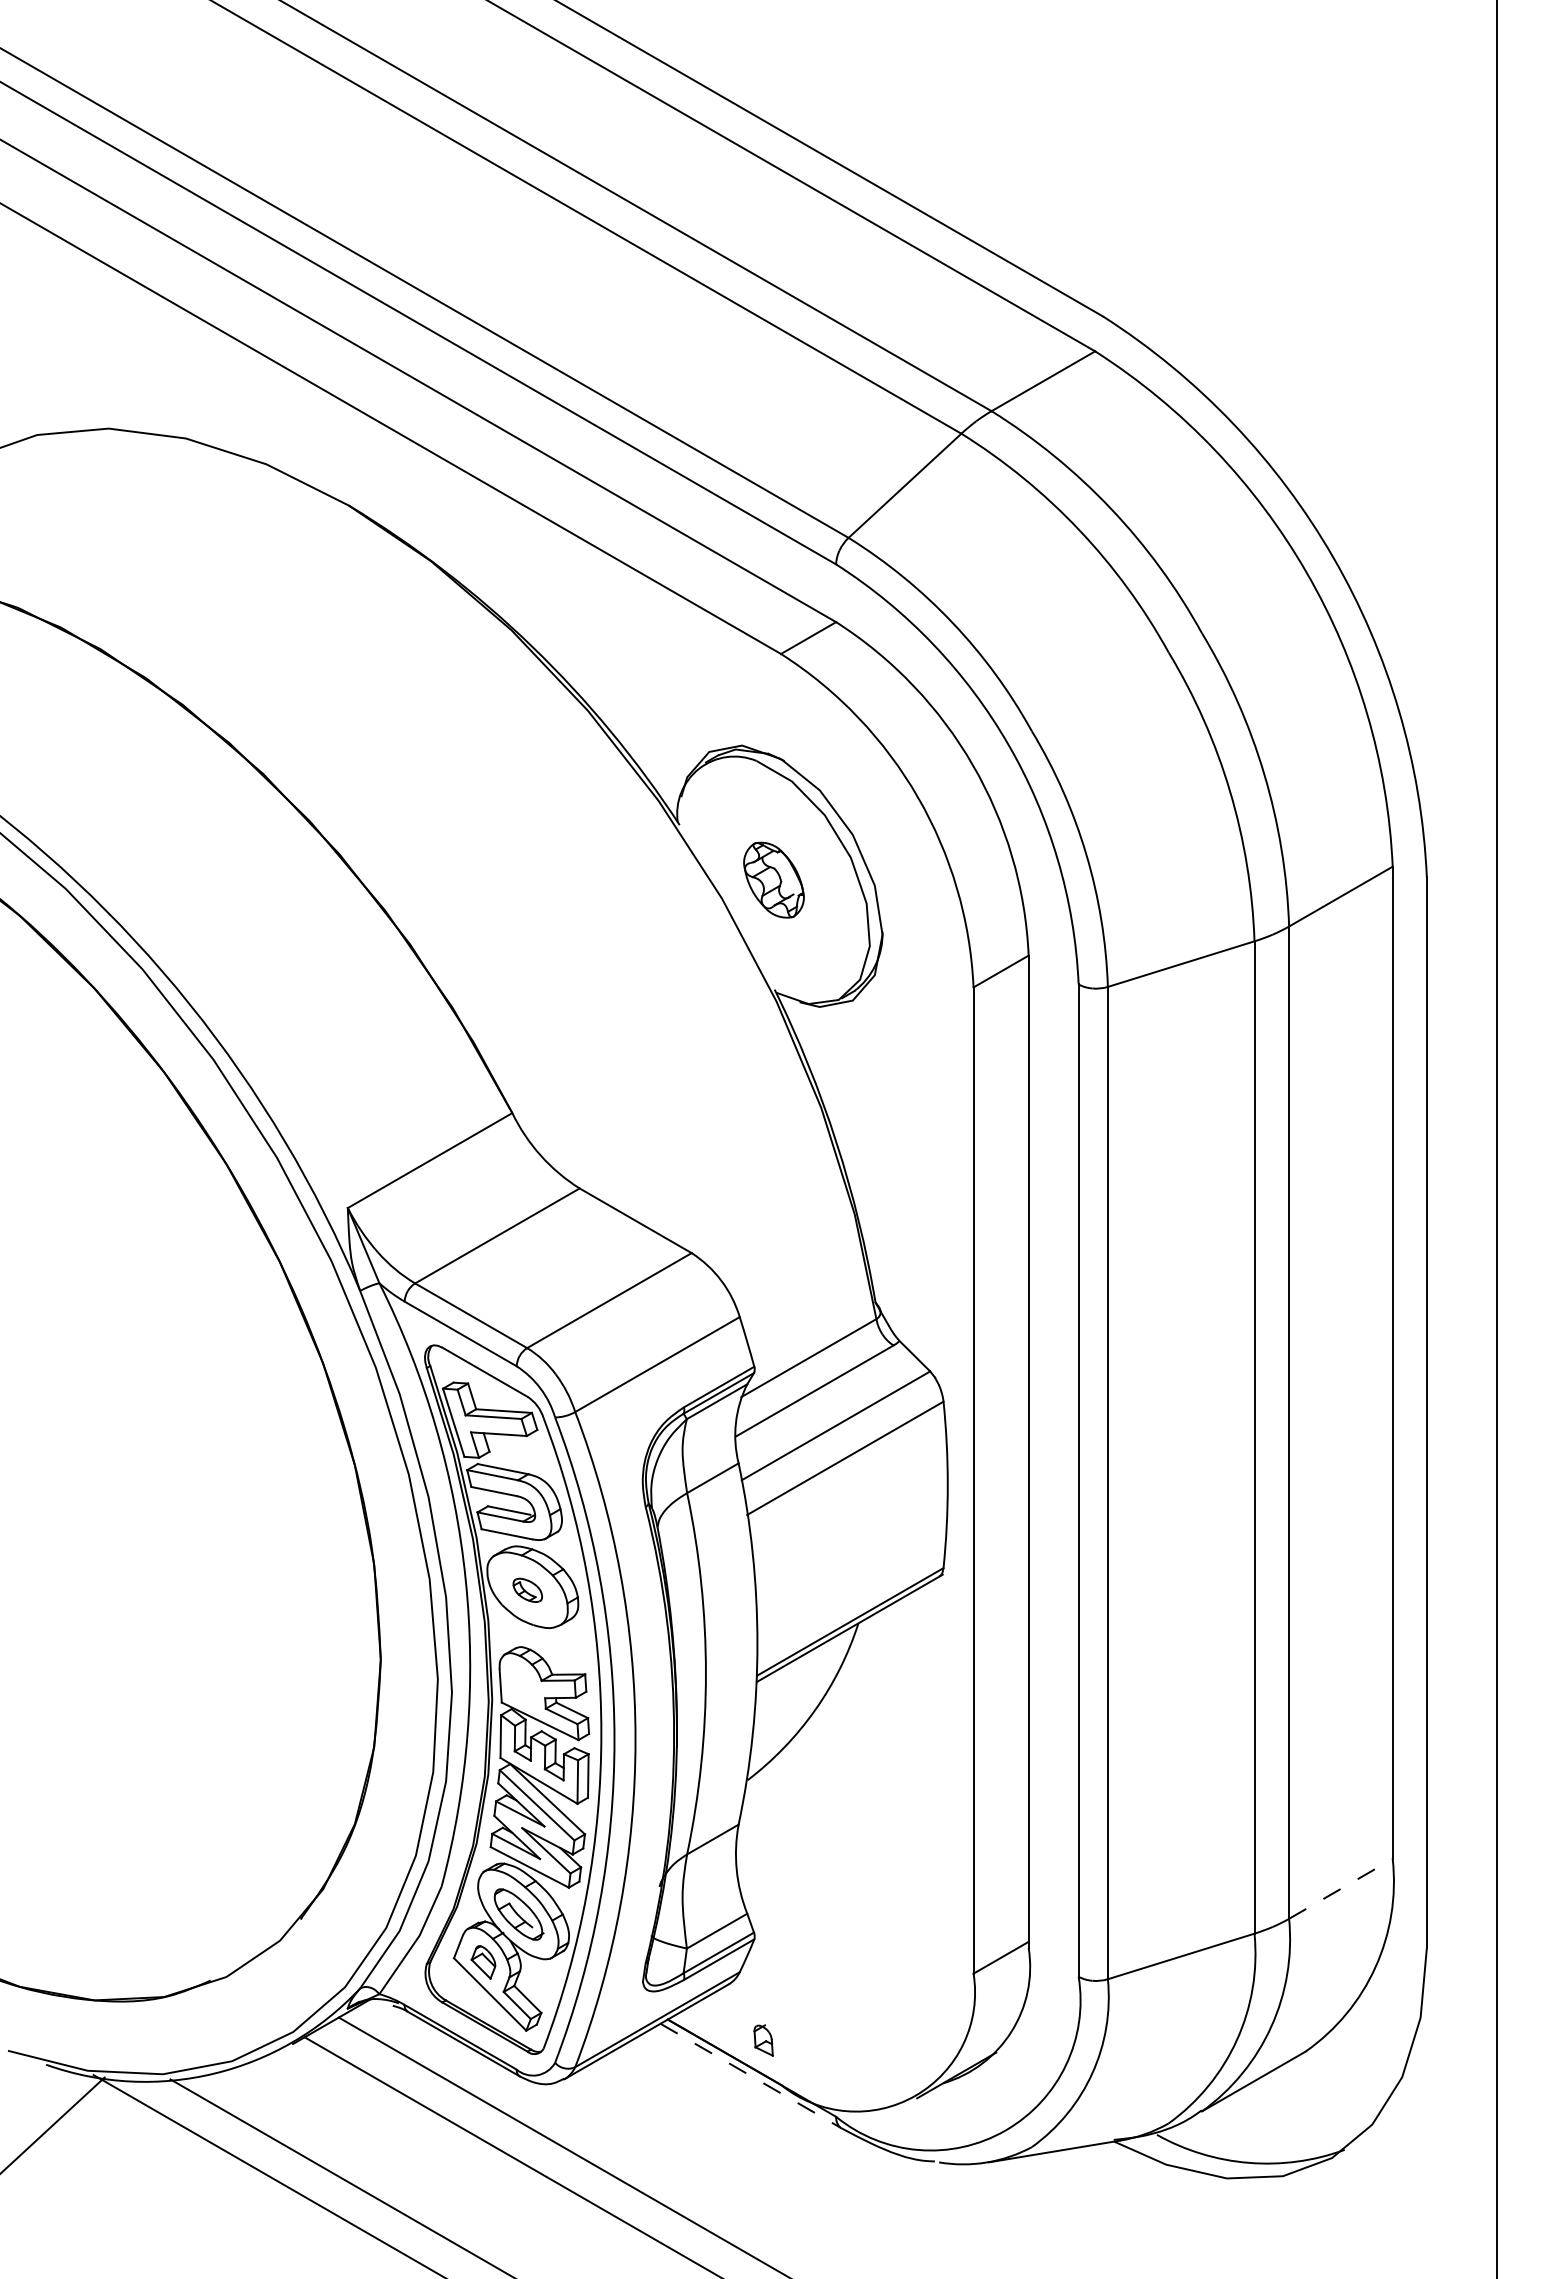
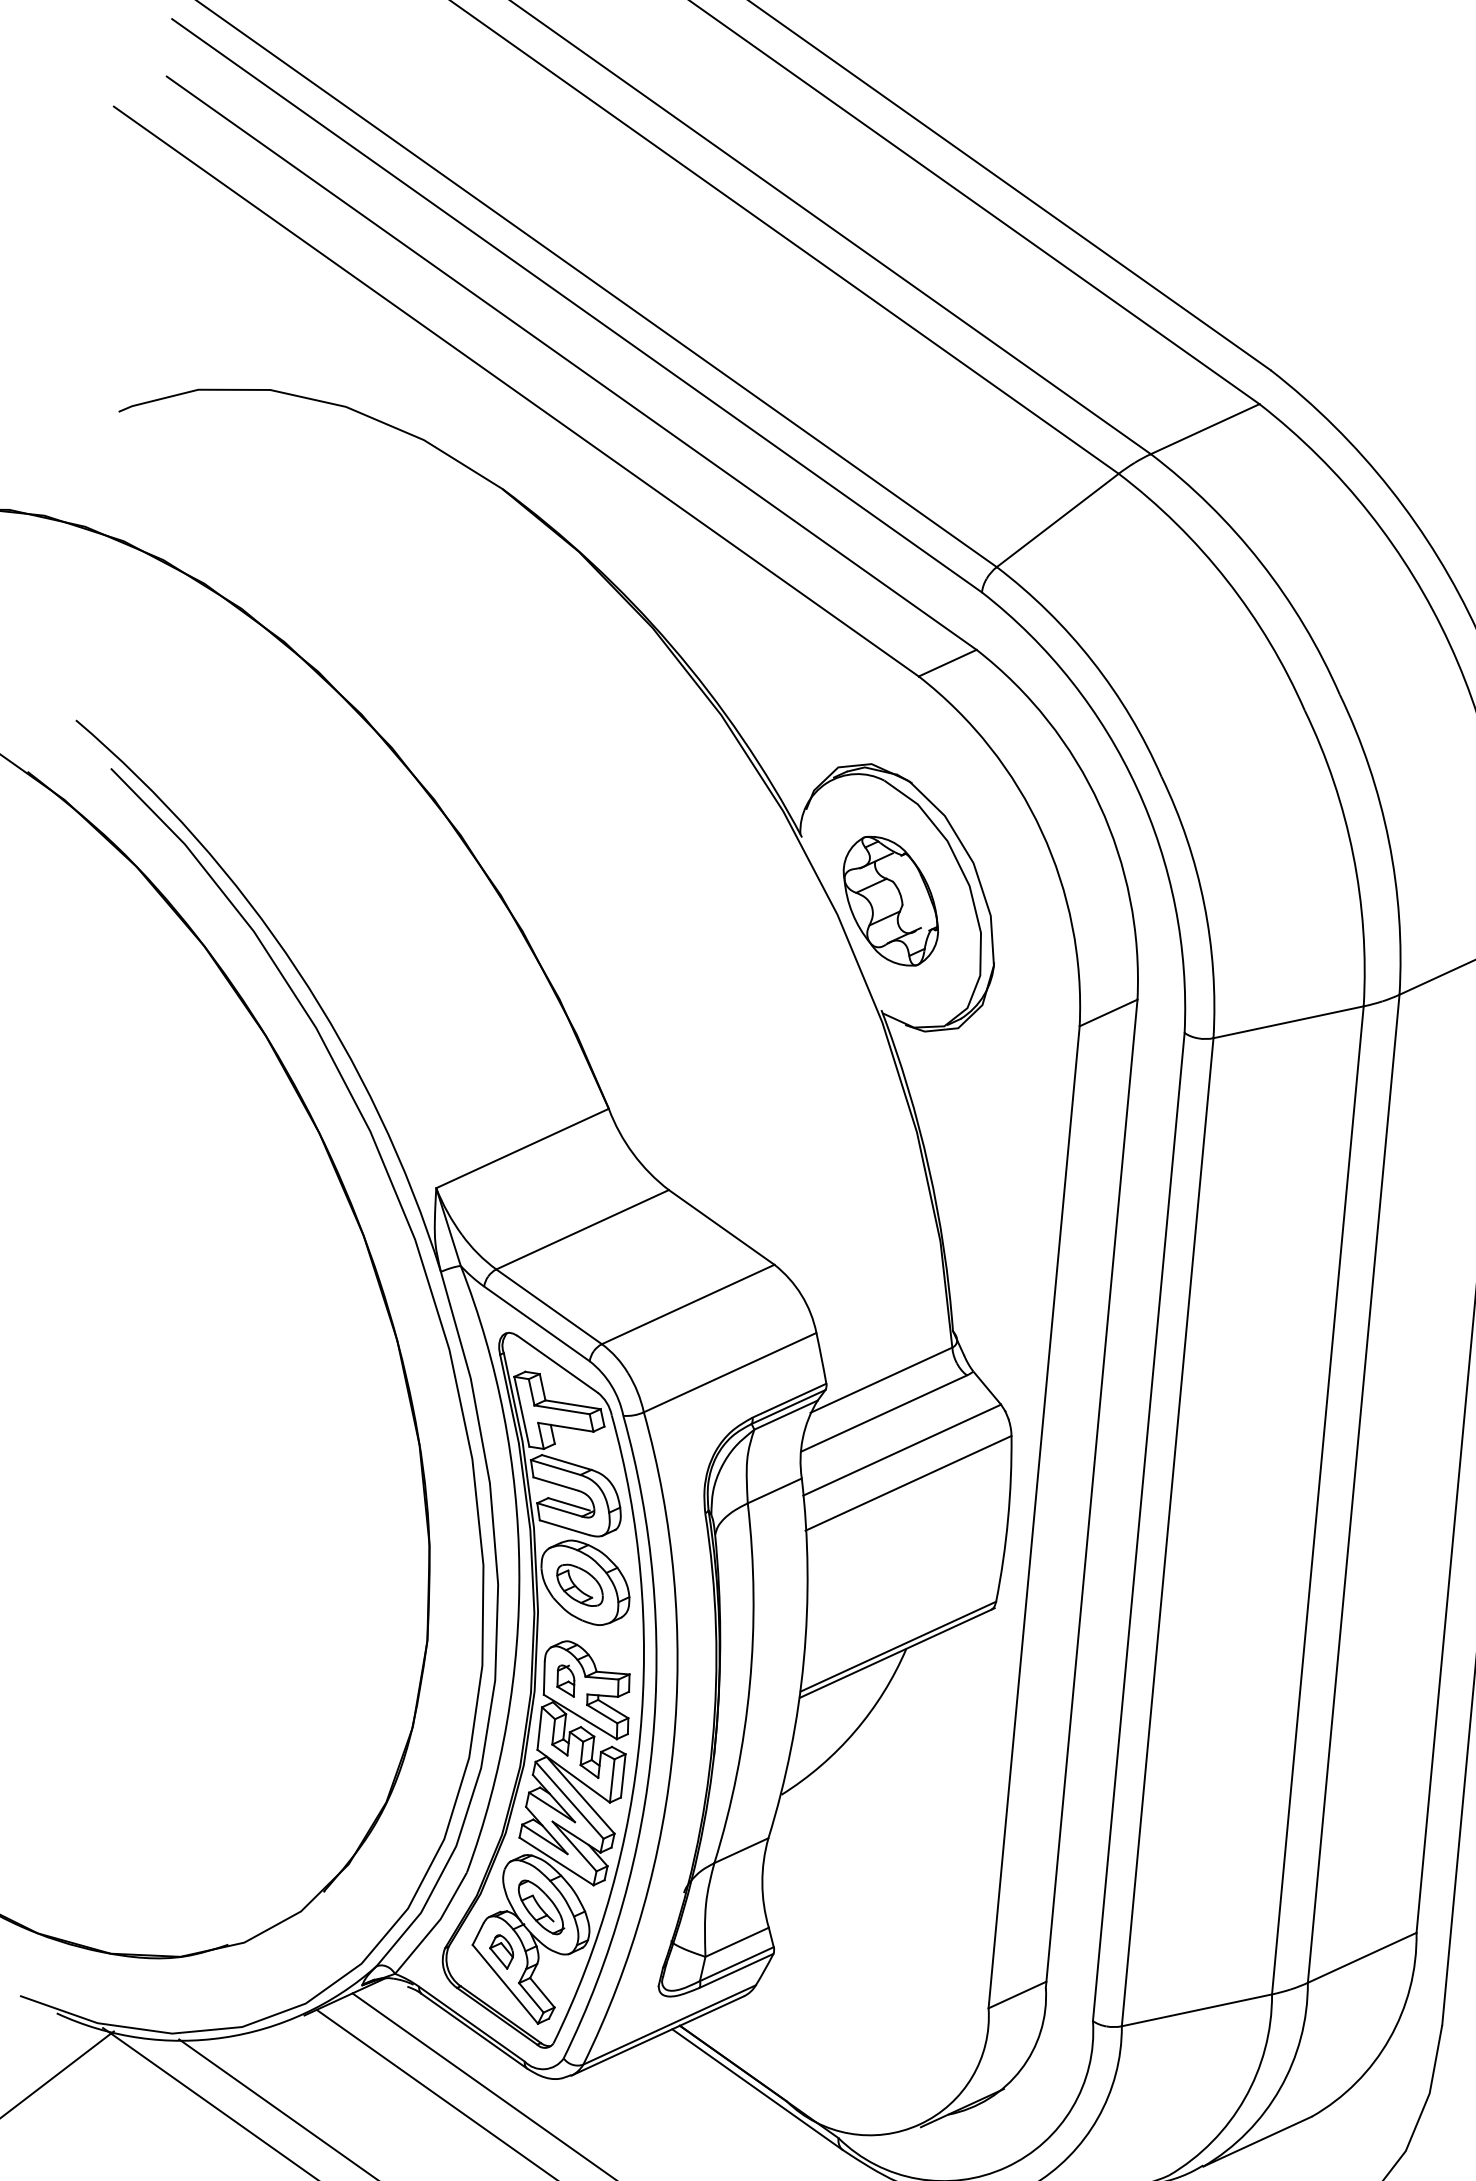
part: (773, 879) -> (890, 900), size x1.67
part: (527, 1590) -> (579, 1585), size x1.67
line: (1340, 1888) -> (1361, 1957), dashed -> solid
part: (763, 2040) -> (565, 1680), moved
line: (751, 2076) -> (757, 2090), dashed -> solid

